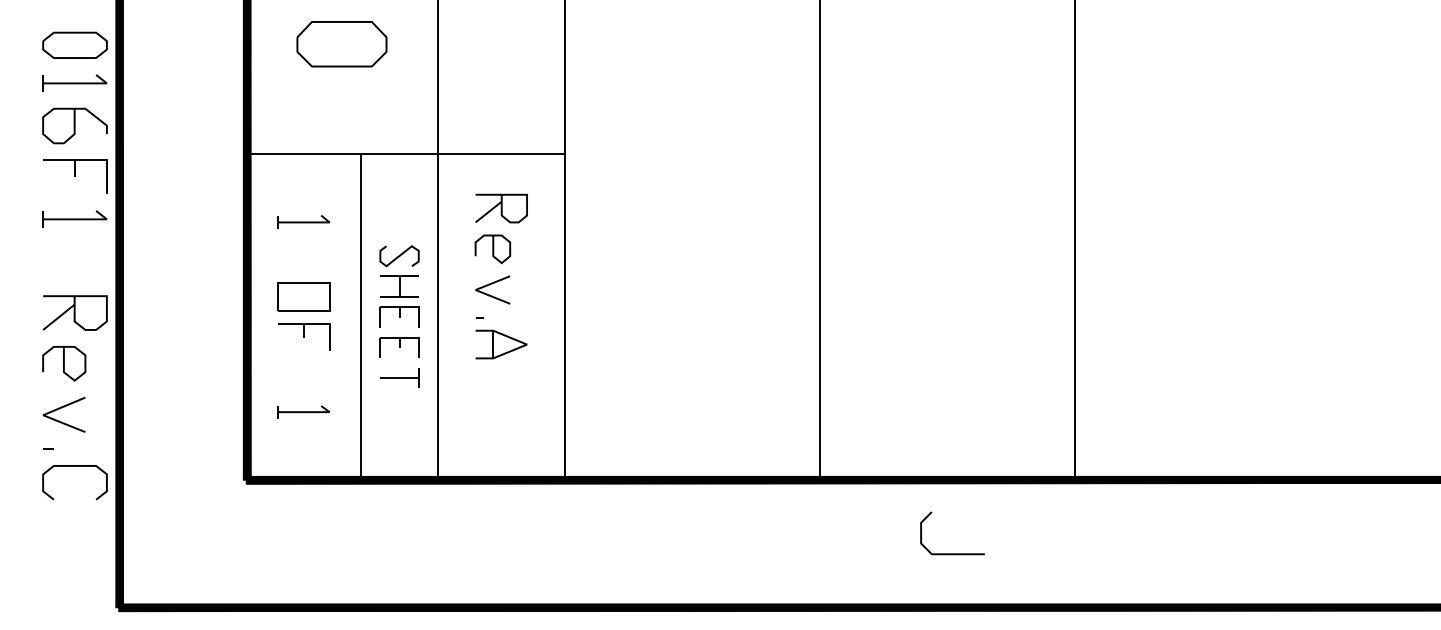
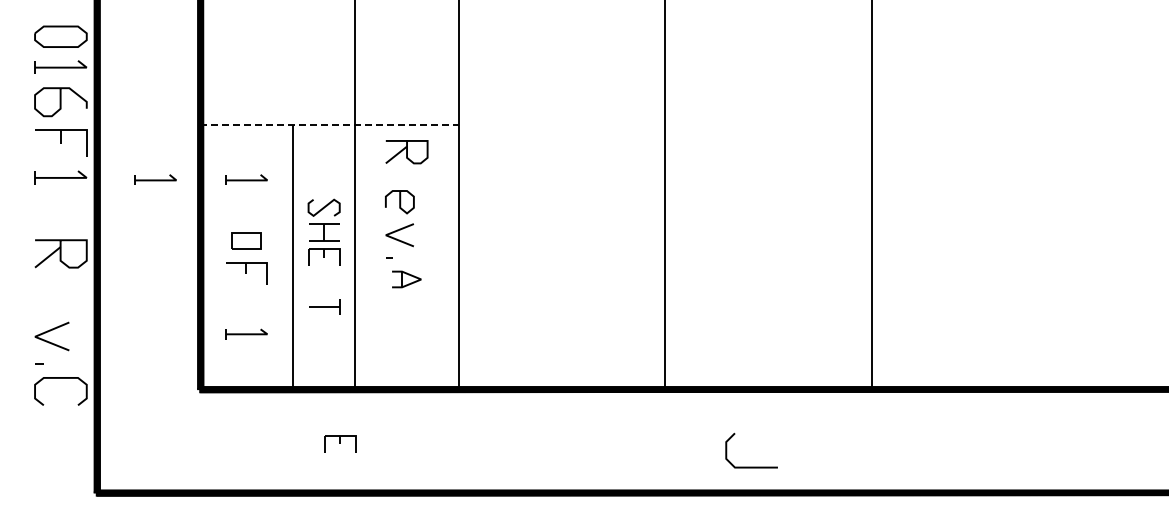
part: (342, 43) -> (277, 35), removed
line: (406, 153) -> (329, 124), solid -> dashed
part: (501, 208) -> (406, 152), moved
part: (191, 221) -> (155, 179), added
part: (303, 296) -> (246, 240), size x0.7
part: (501, 344) -> (406, 279), size x0.7
part: (399, 347) -> (340, 443), moved
curve: (64, 363) -> (52, 294), removed
line: (952, 552) -> (751, 466), moved

